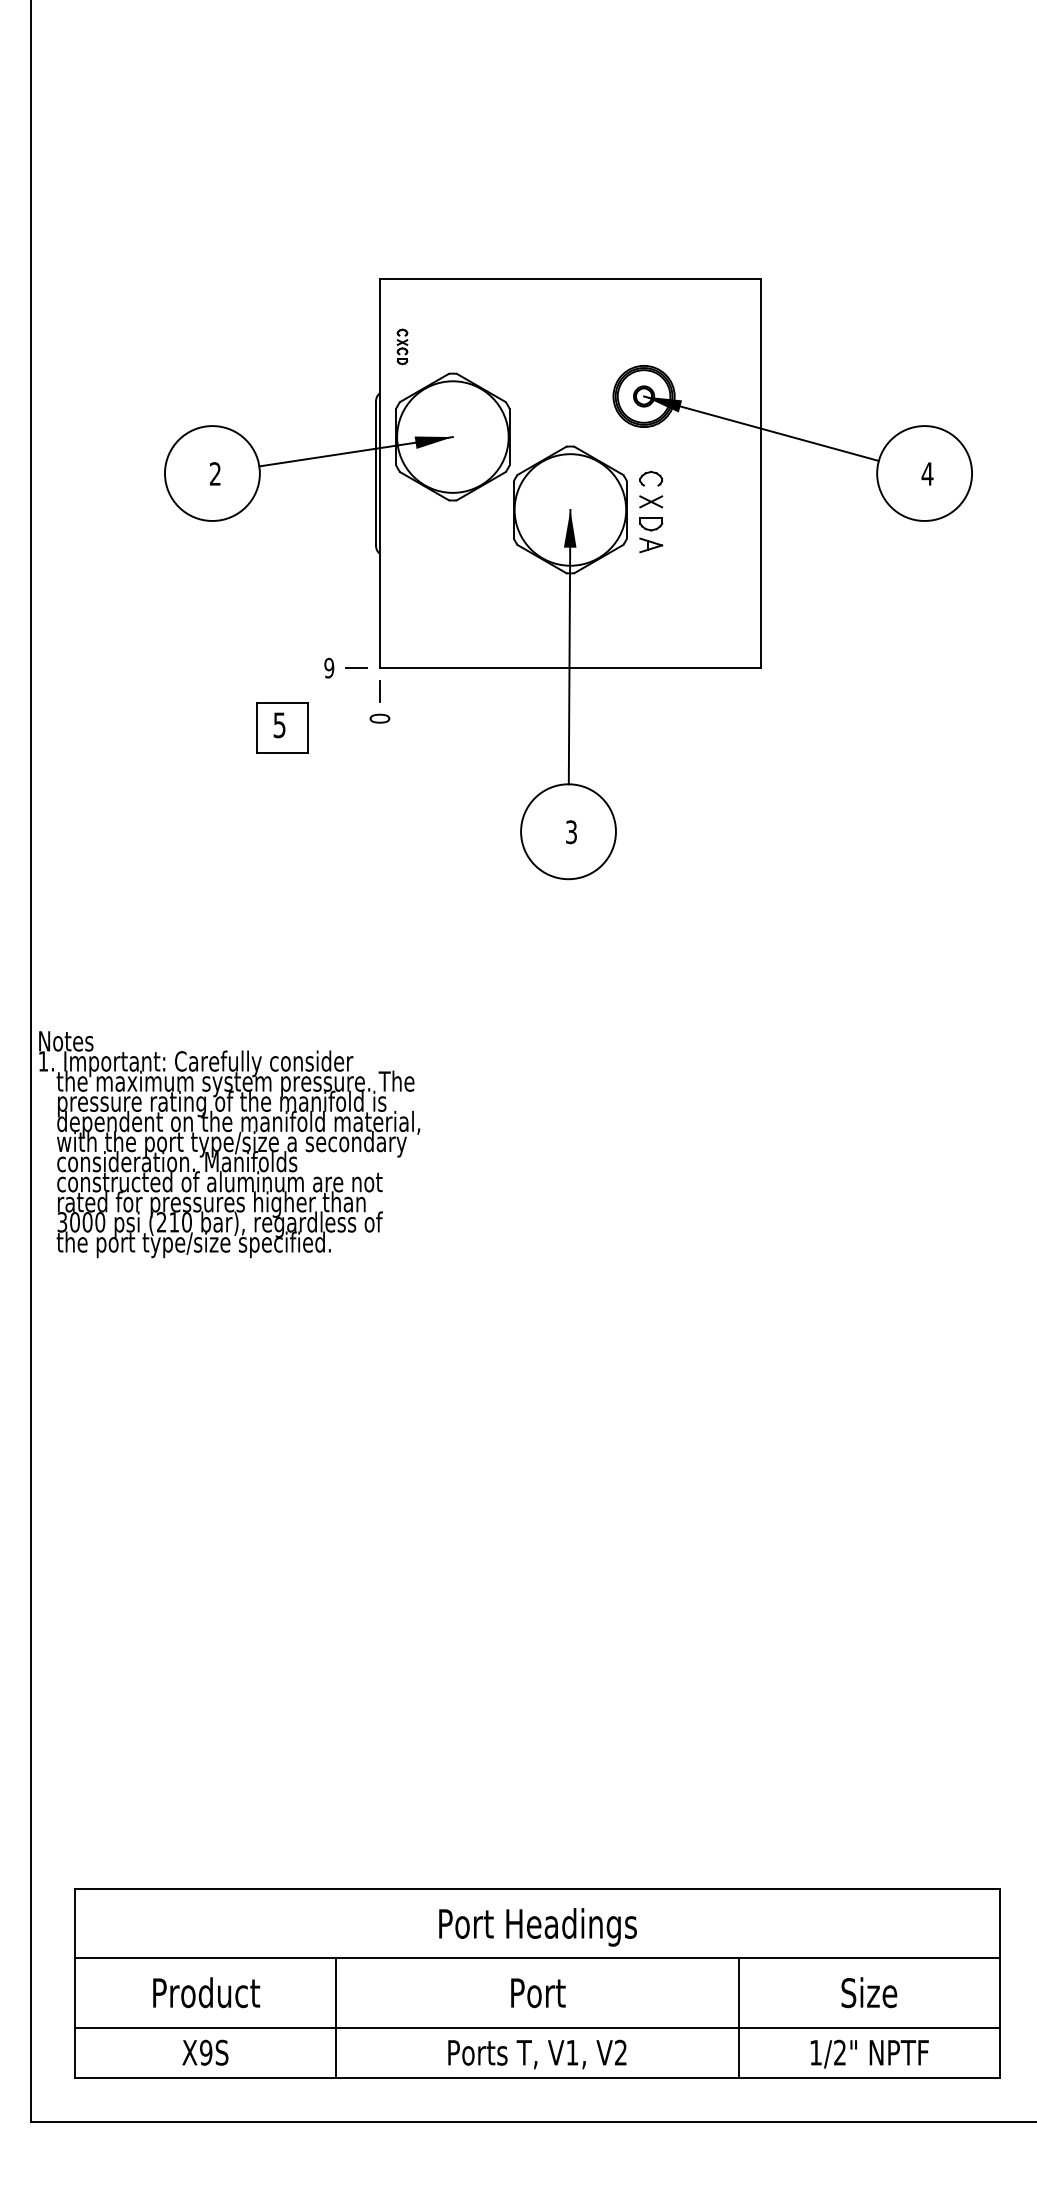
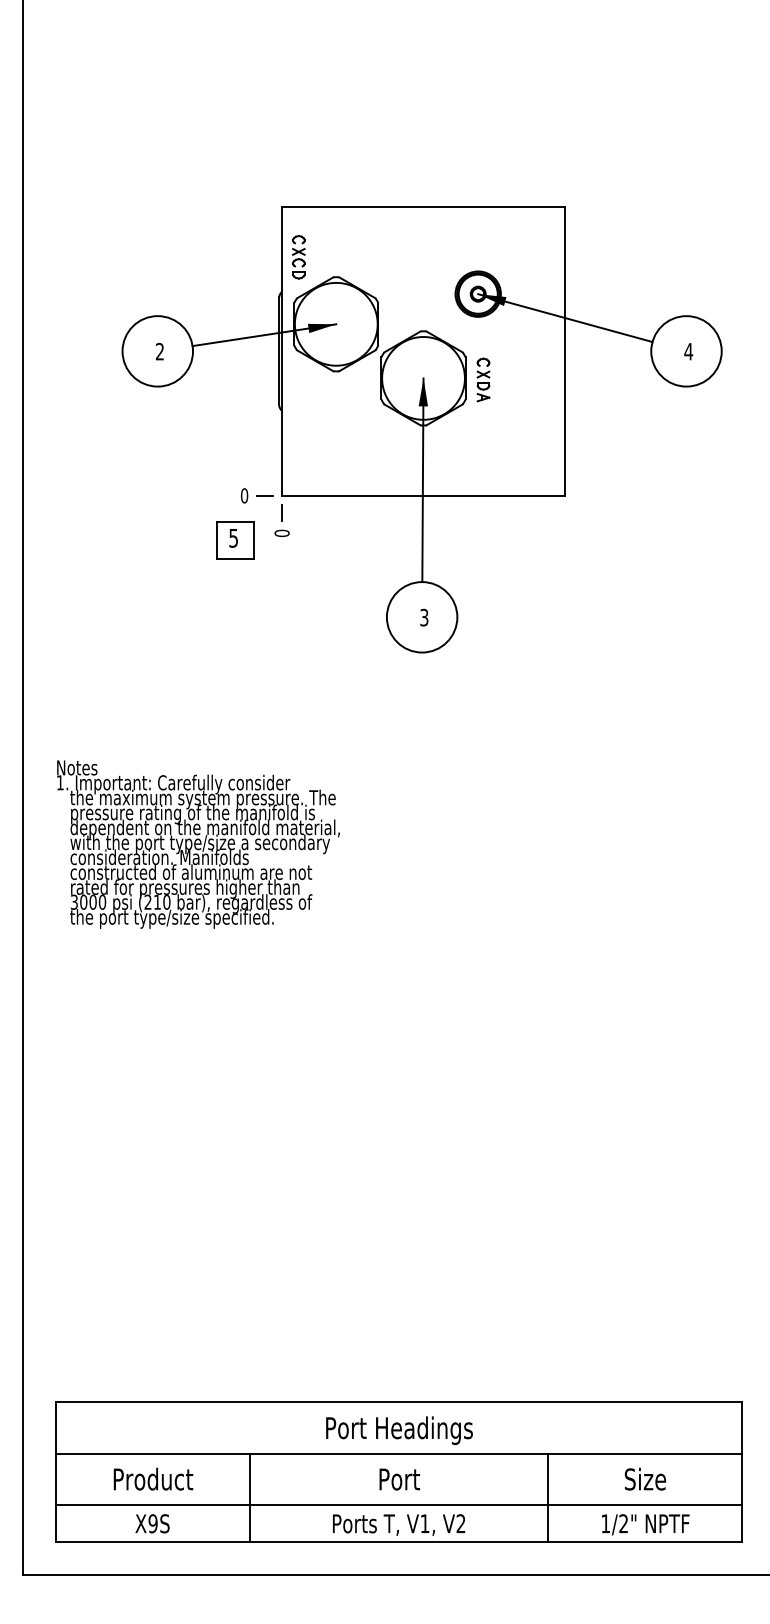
part: (401, 347) -> (298, 257), size x1.67
part: (651, 511) -> (483, 379), size x0.71
text: (329, 667) -> (244, 495), 9 -> 0
part: (282, 728) -> (235, 540), moved
text: (229, 1144) -> (198, 844), moved

